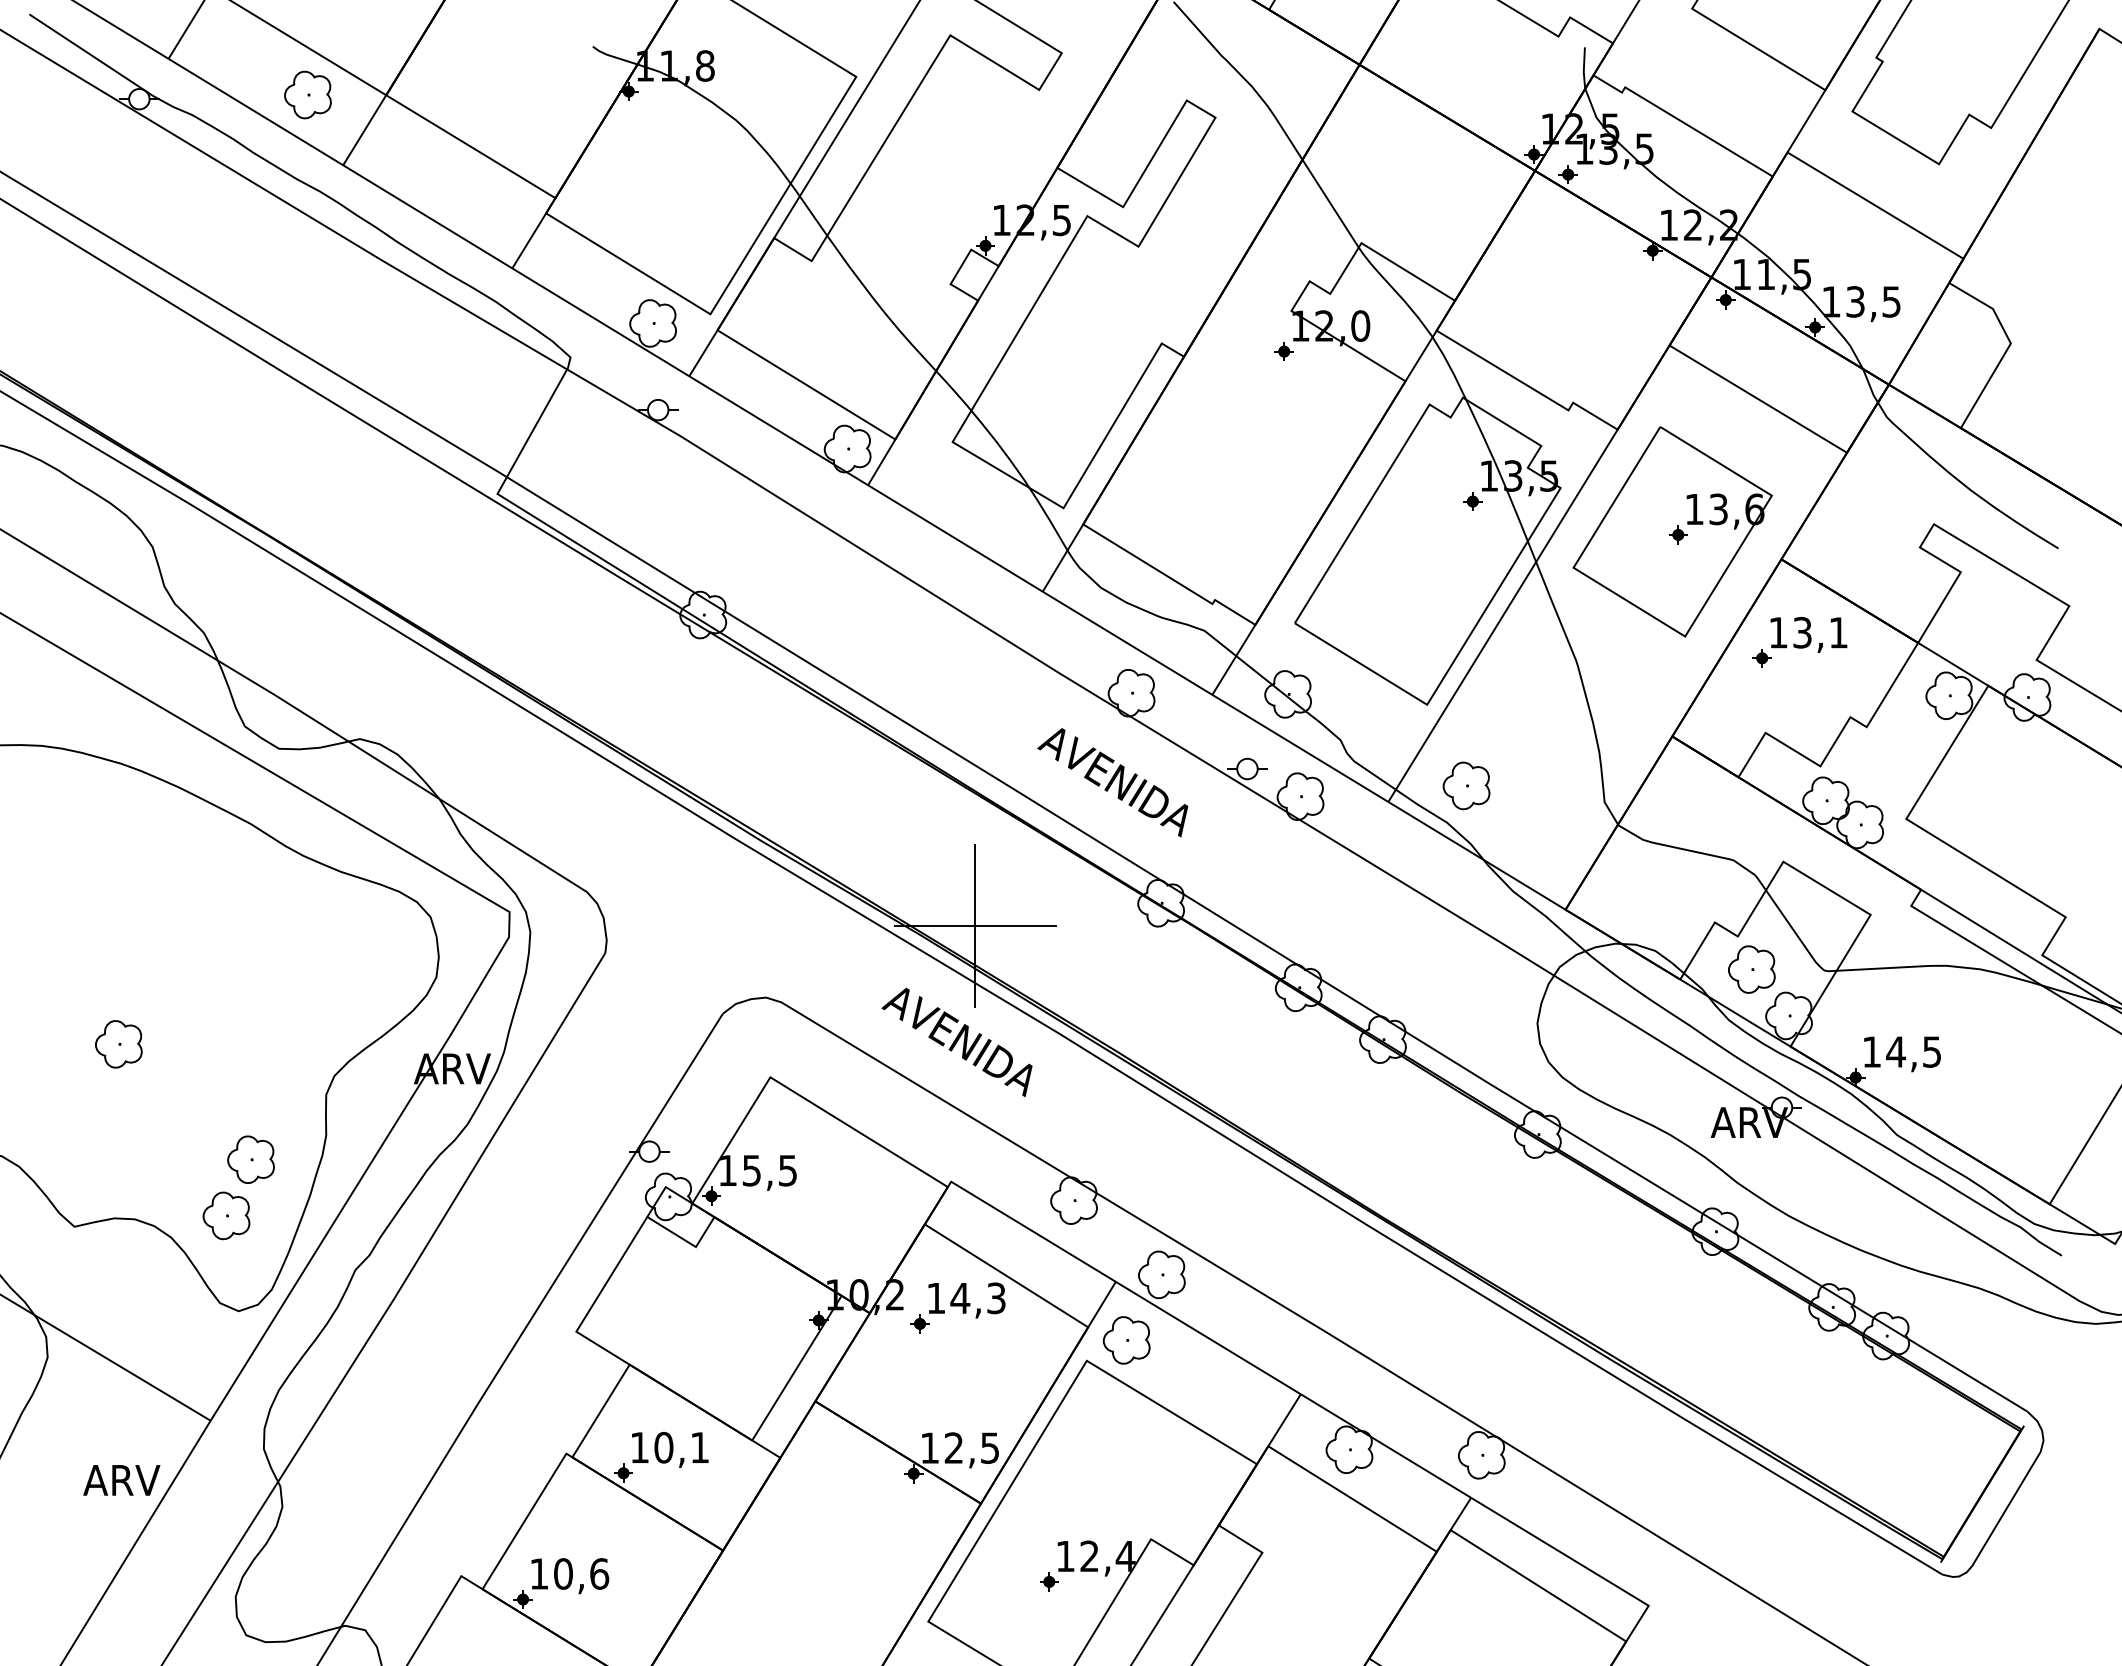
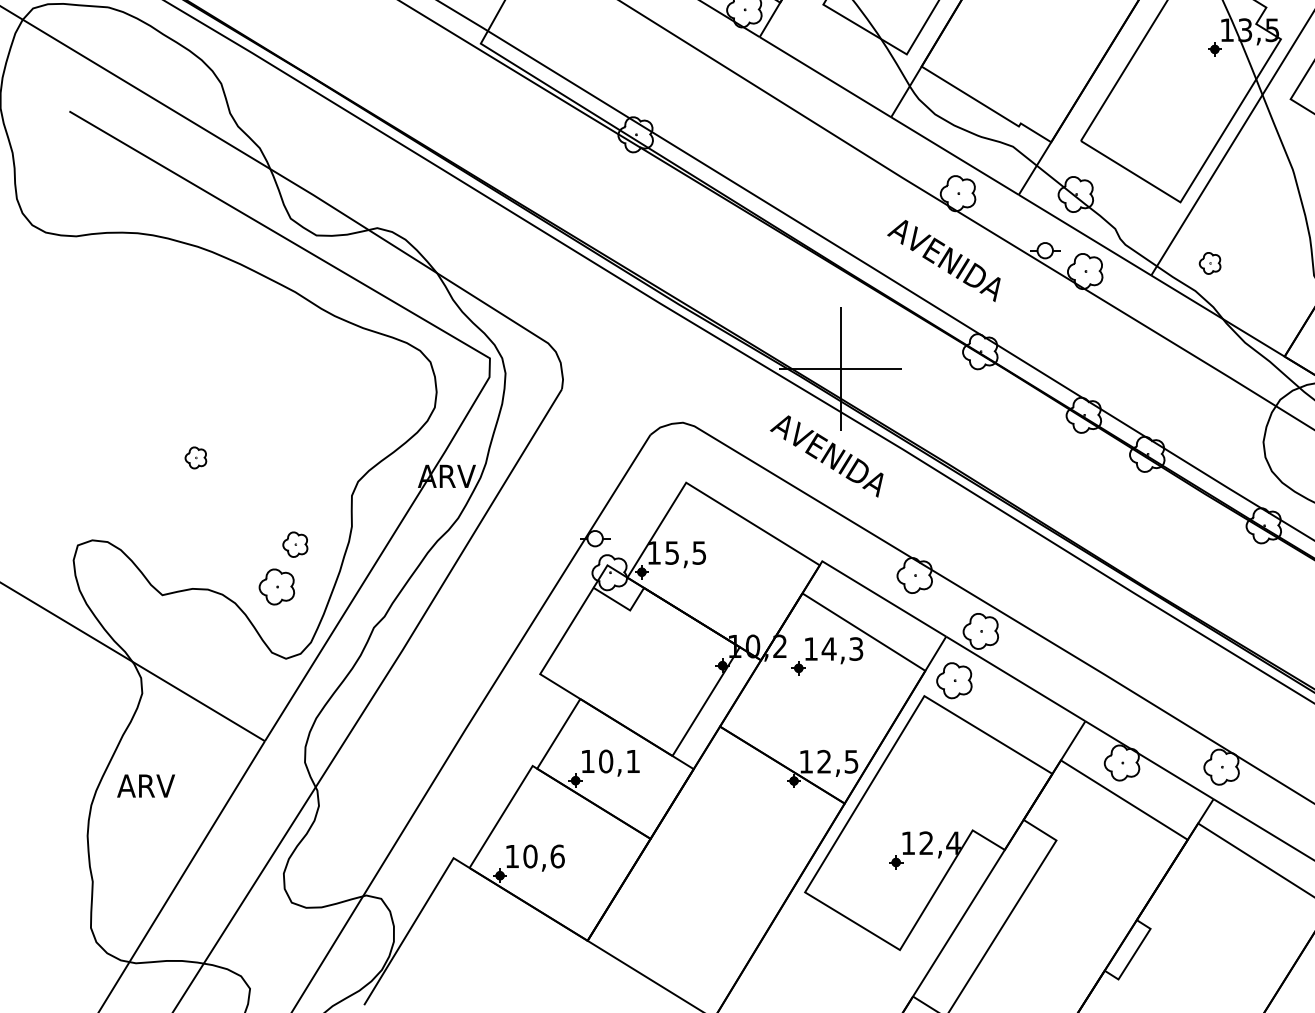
part: (1466, 785) -> (1210, 263), size x0.6
part: (118, 1044) -> (195, 458), size x0.6
part: (250, 1159) -> (294, 544), size x0.7
text: (121, 1480) -> (145, 786), moved

